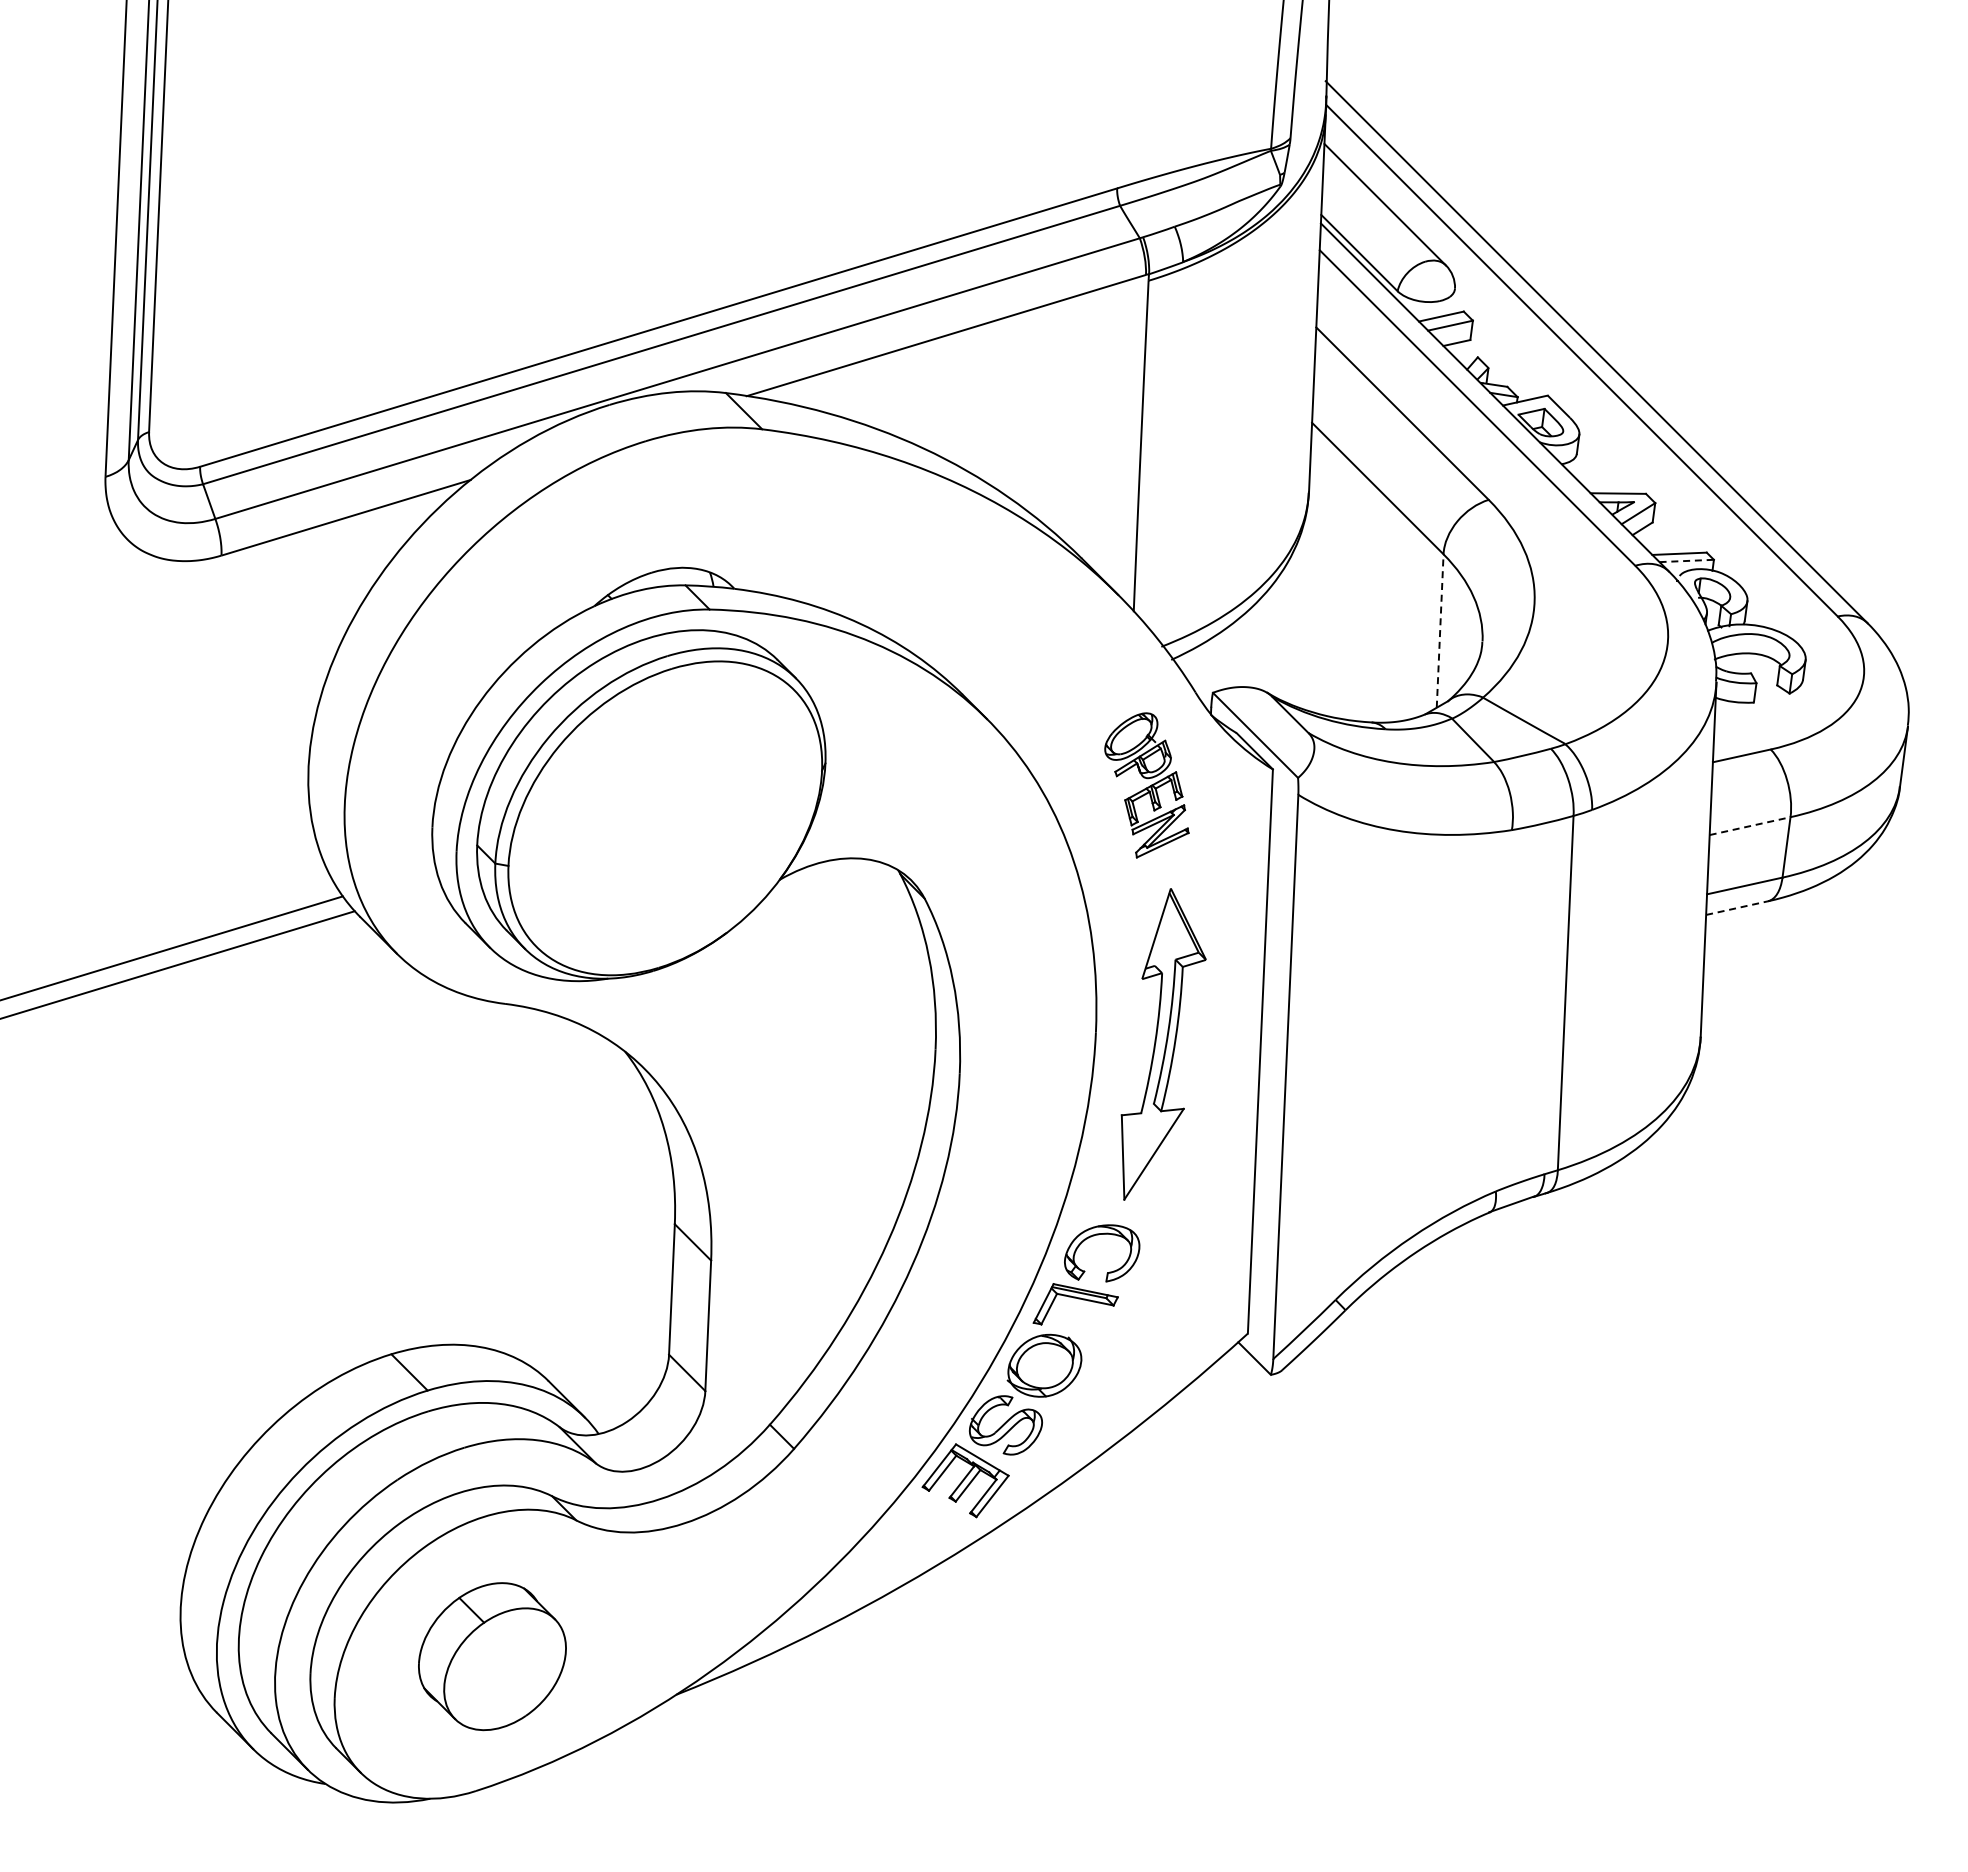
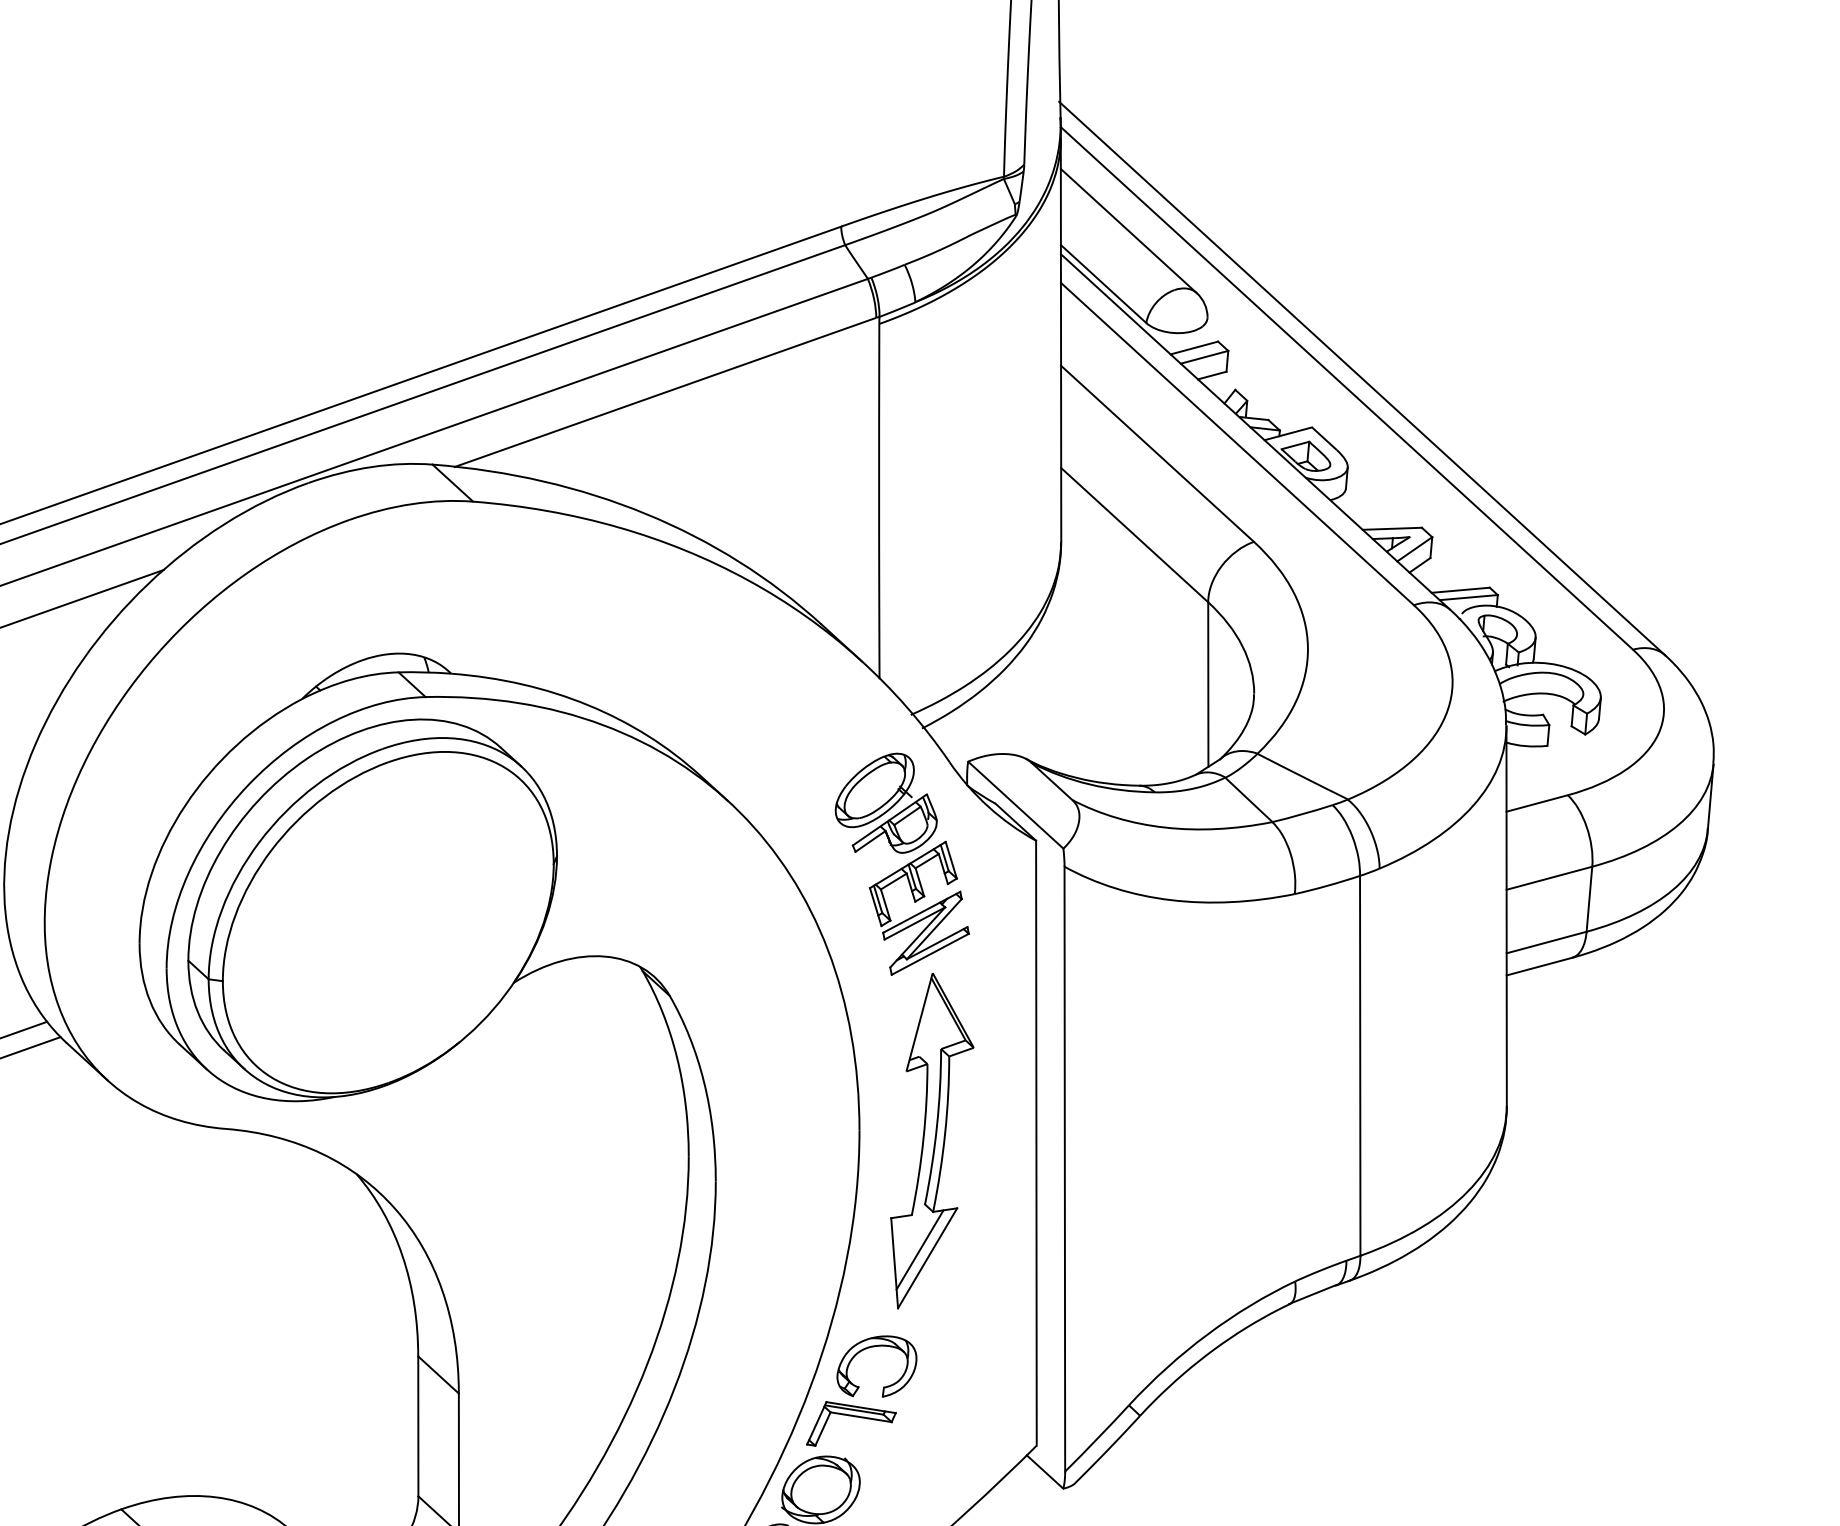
line: (1687, 560) -> (1469, 597), dashed -> solid
line: (1440, 631) -> (1208, 685), dashed -> solid
part: (1146, 785) -> (901, 864), size x1.43
line: (1750, 826) -> (1549, 878), dashed -> solid
line: (1737, 908) -> (1539, 966), dashed -> solid
line: (1146, 1146) -> (919, 1250), added

